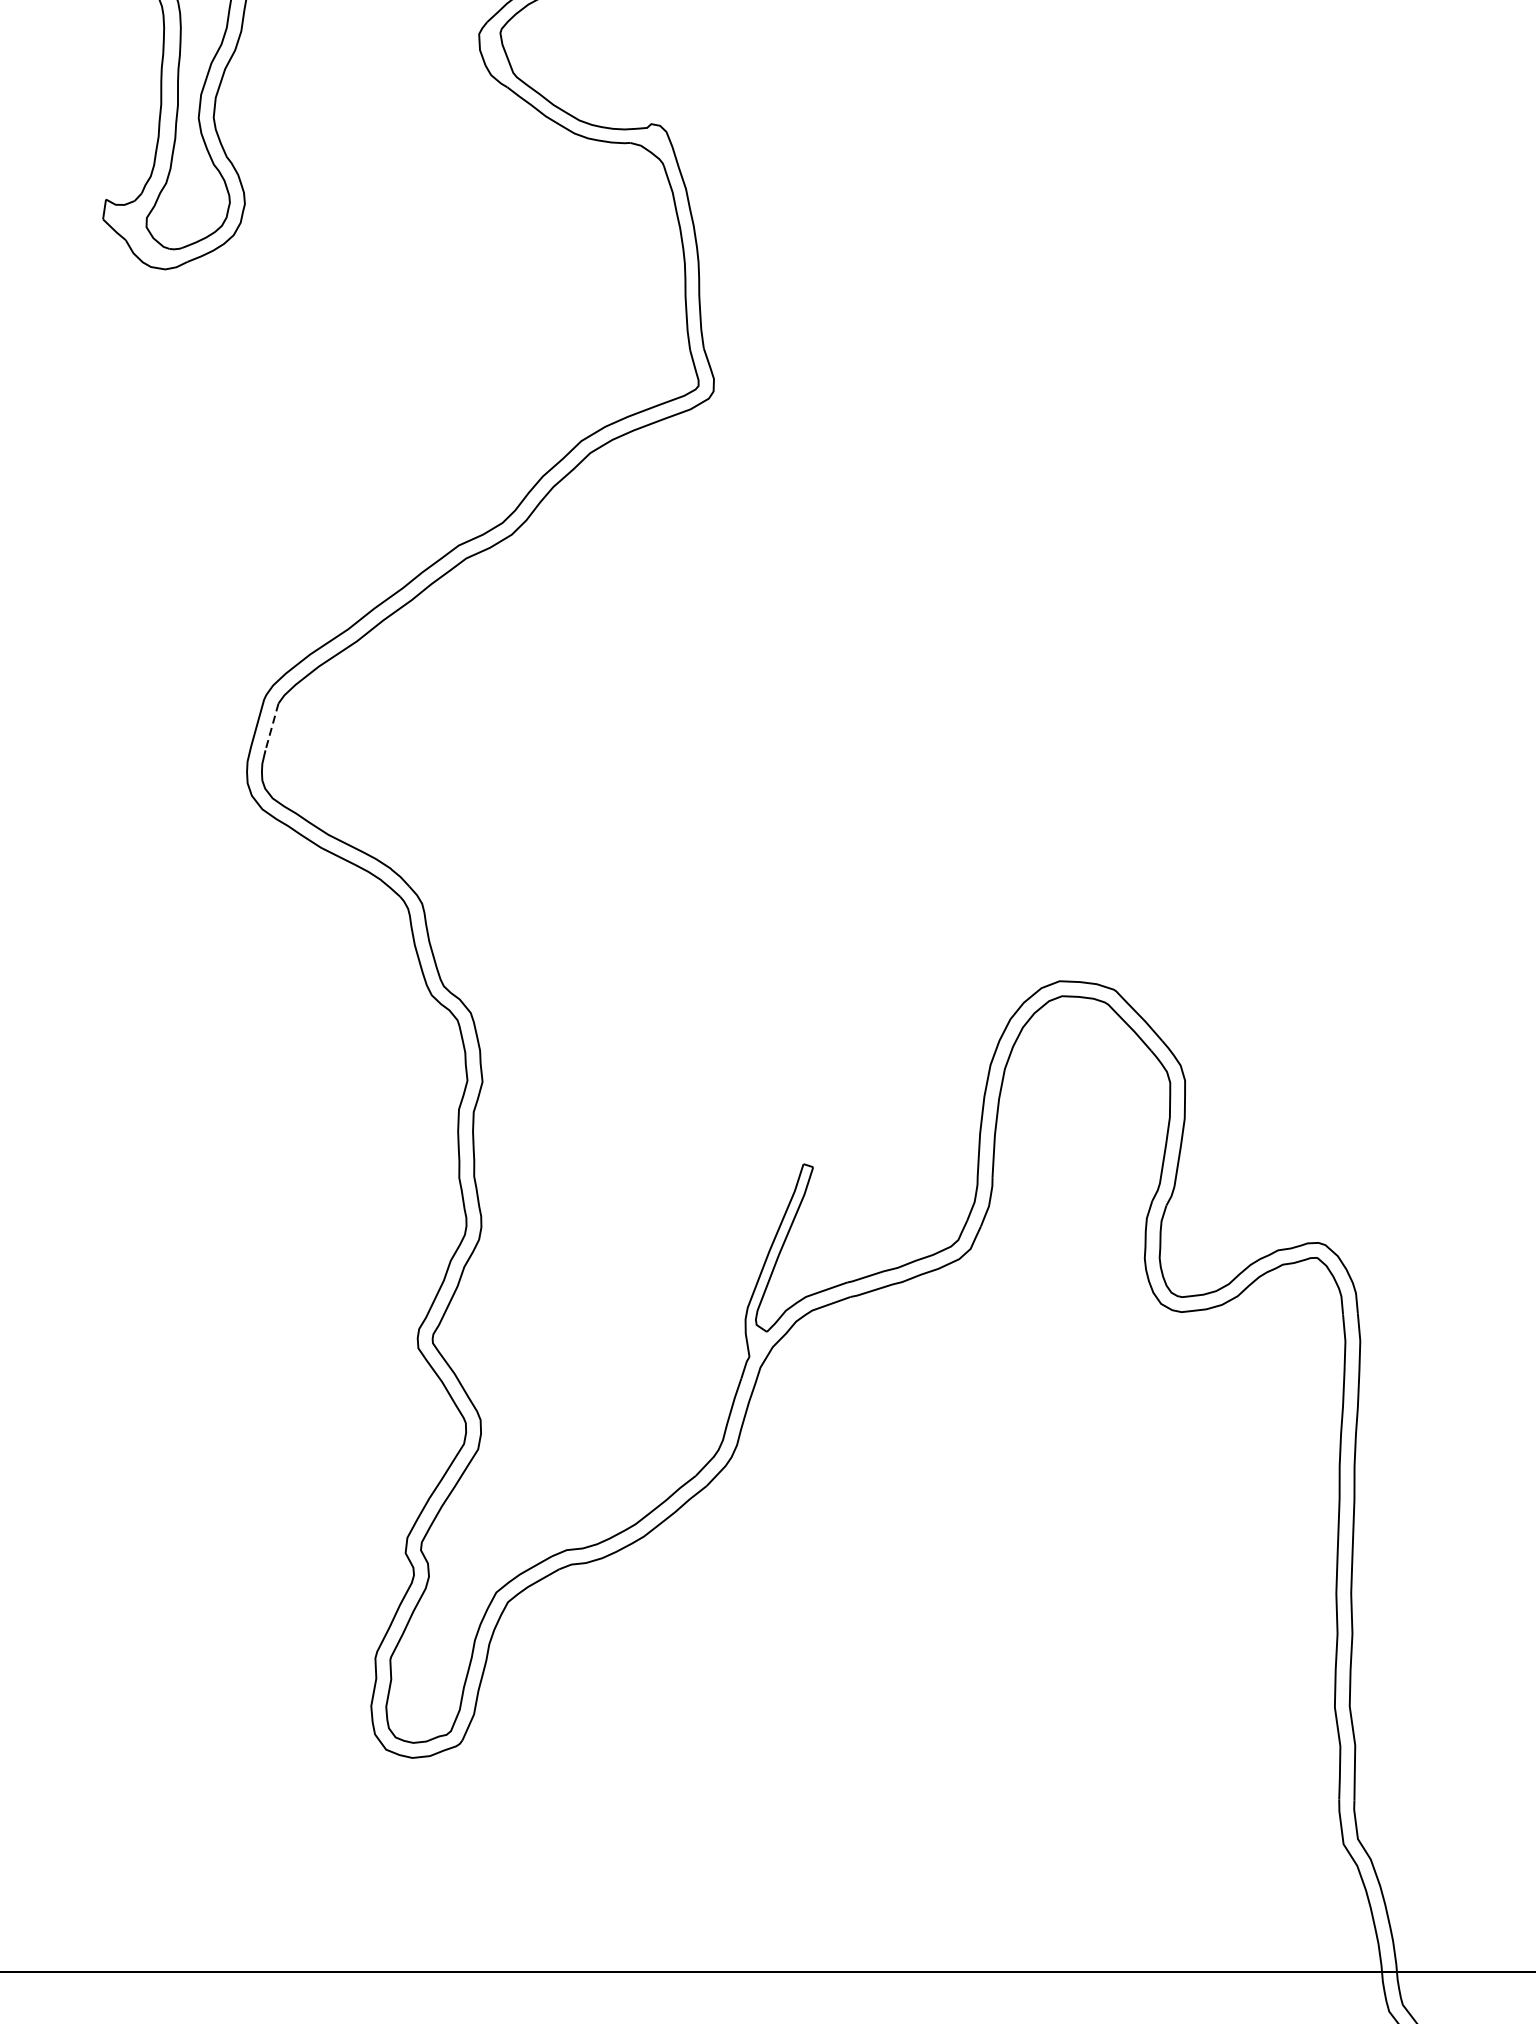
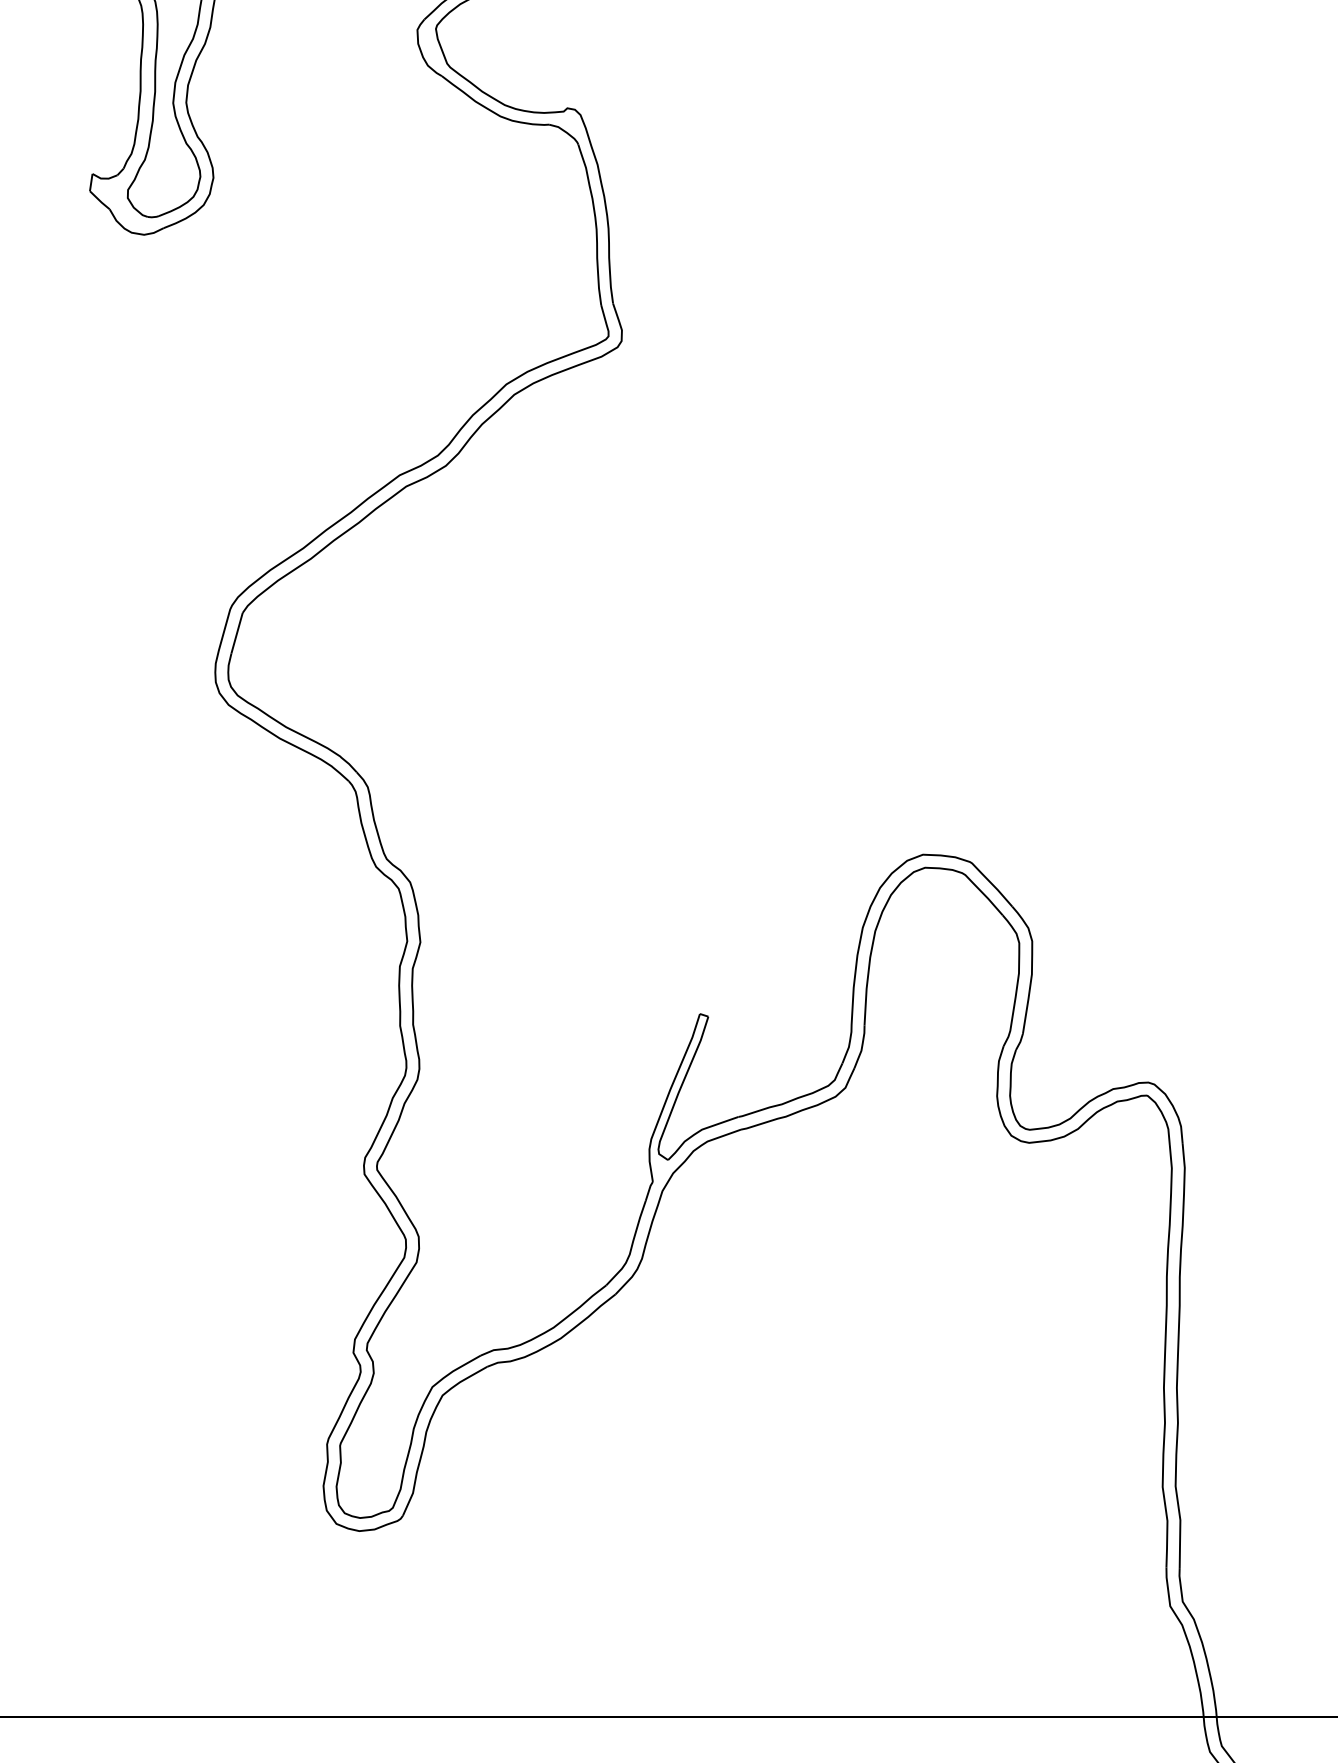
line: (271, 727) -> (236, 633), dashed -> solid

